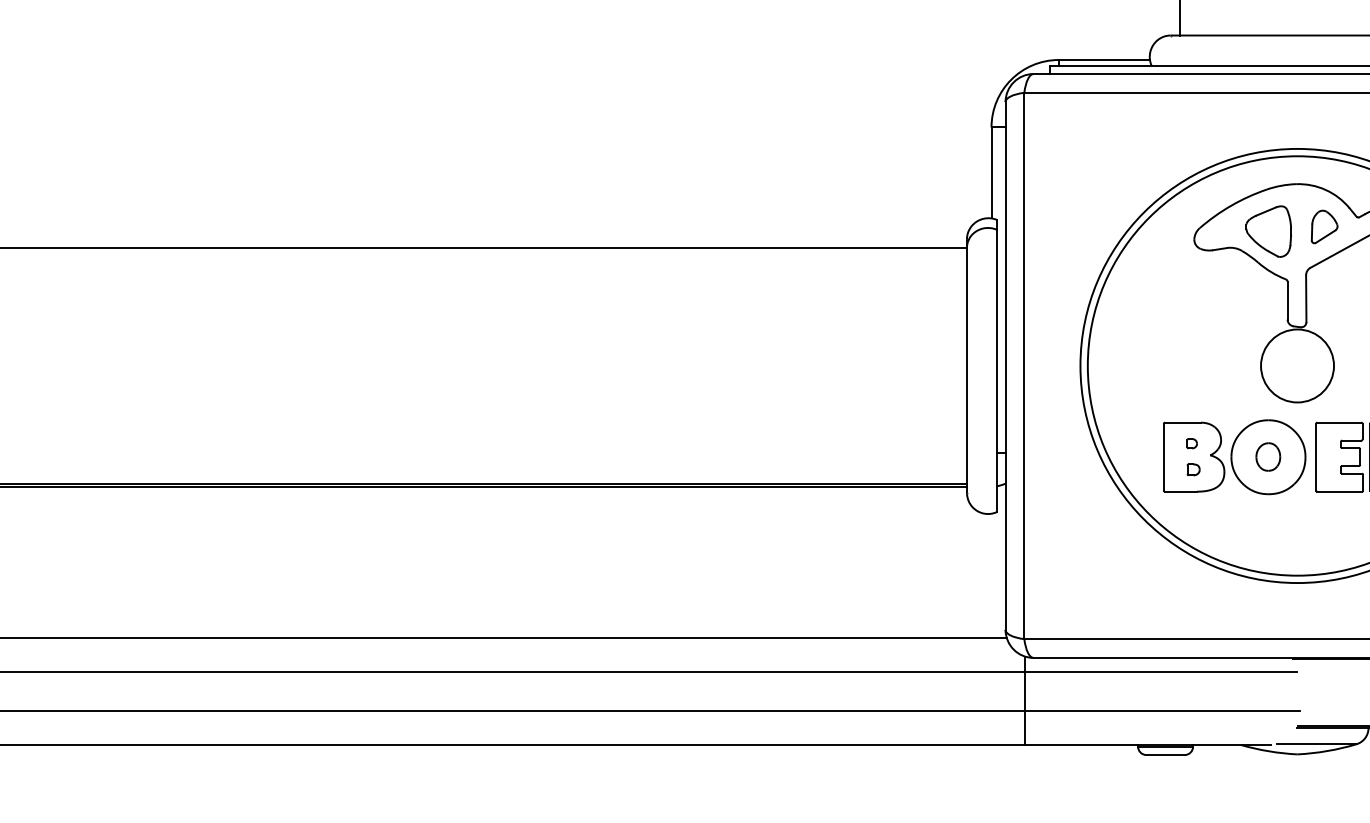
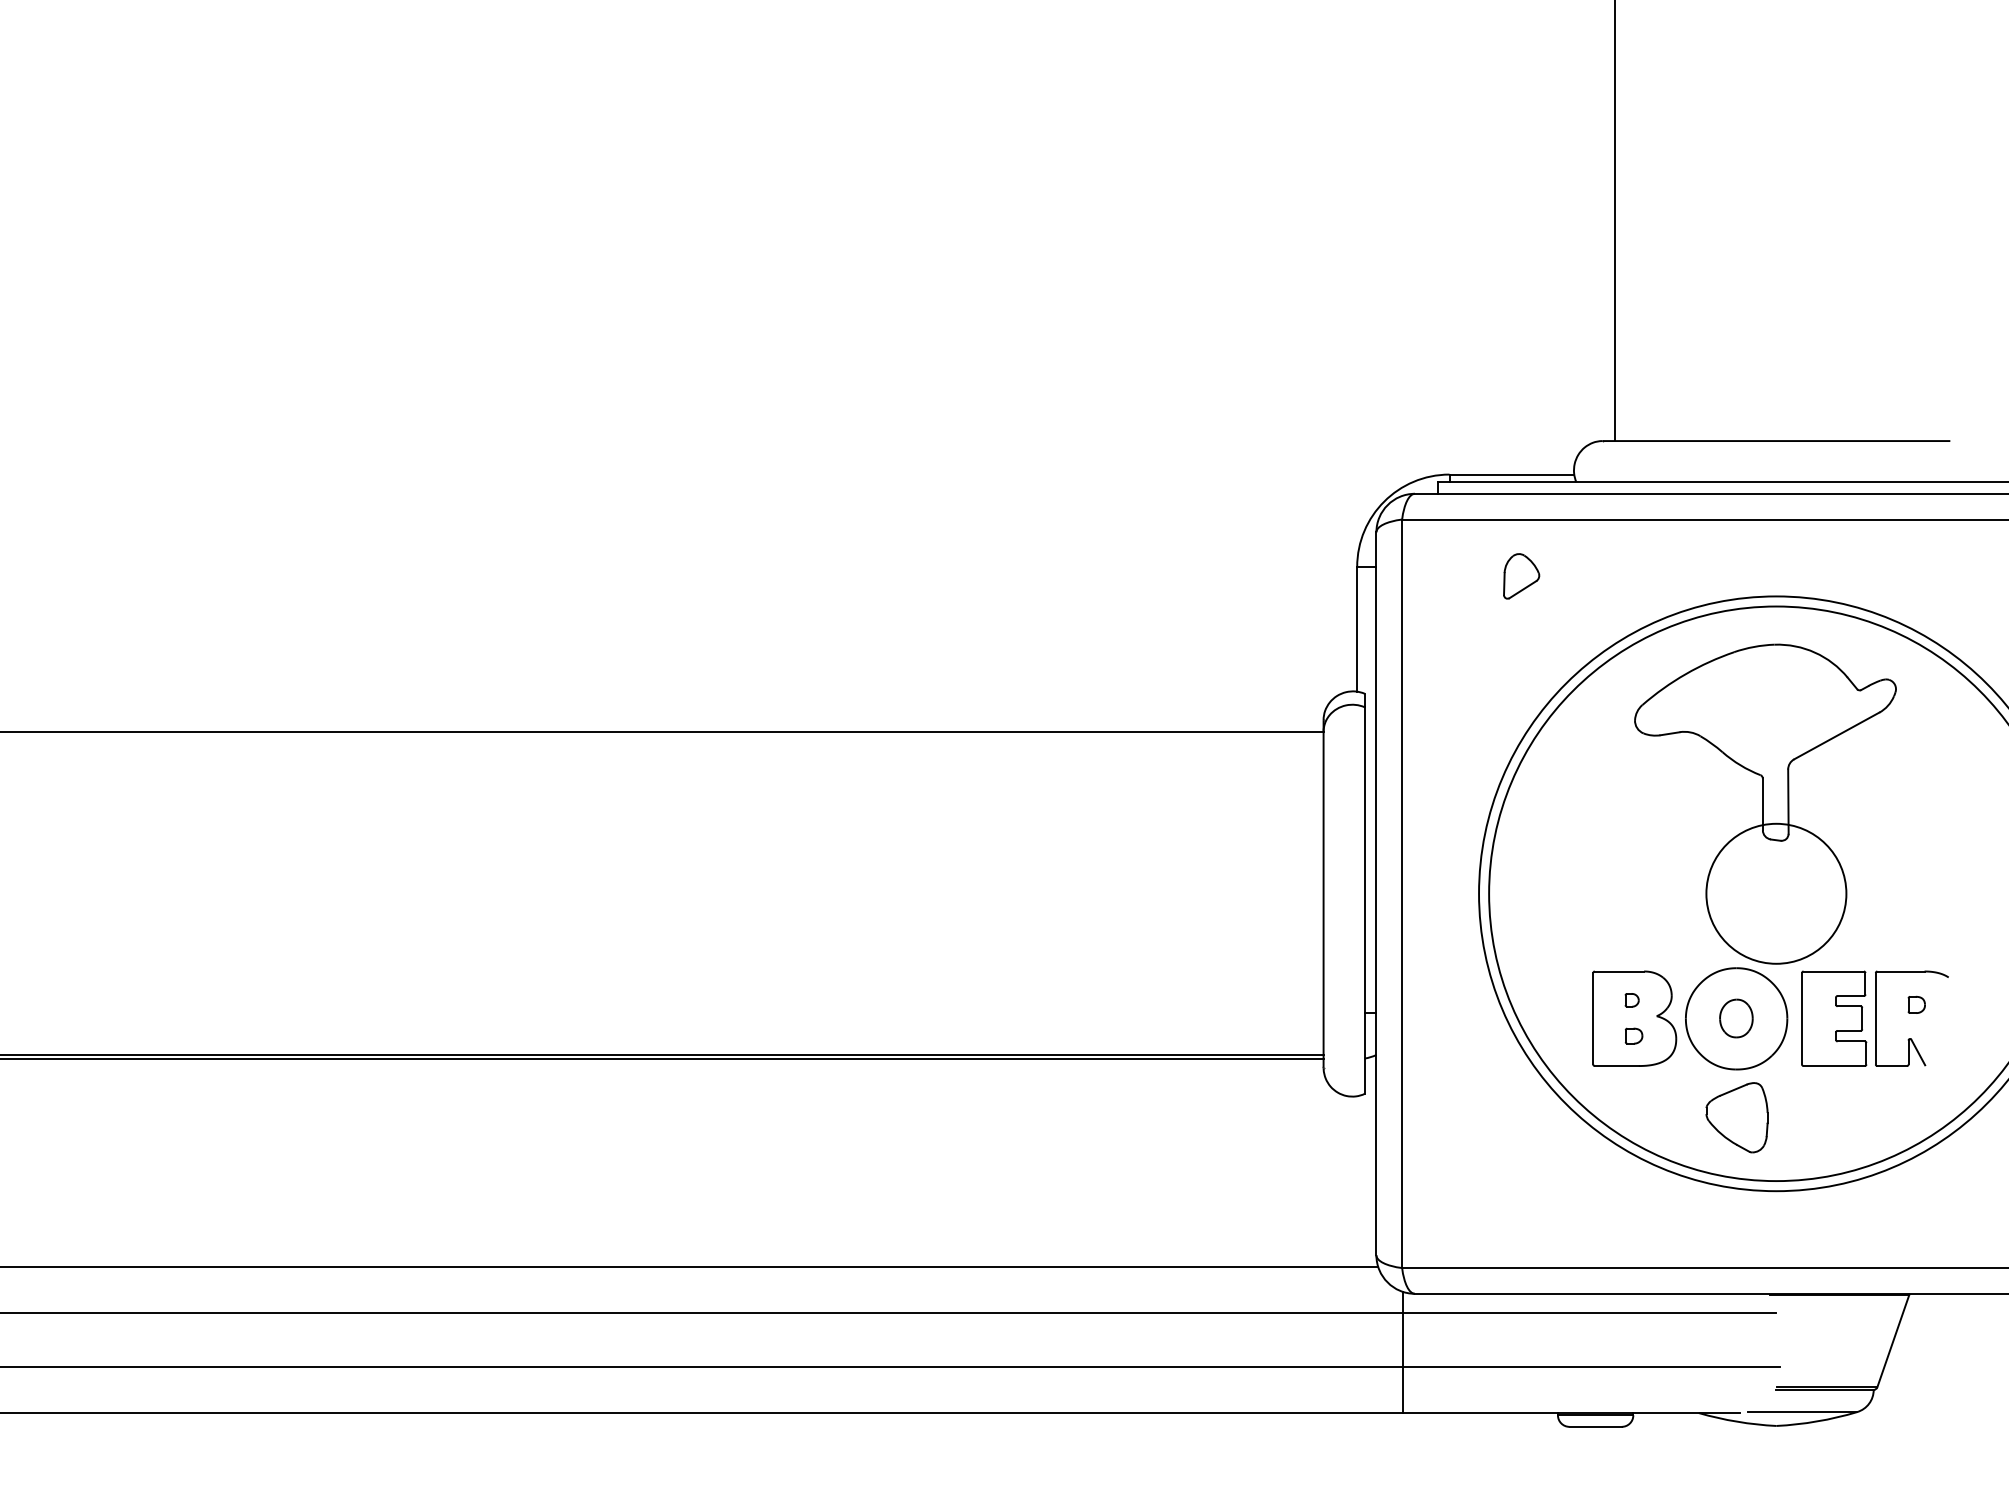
part: (1324, 227) -> (1521, 576), moved
part: (1268, 231) -> (1736, 1117), moved
circle: (1297, 365) -> (1776, 893), size x1.4

